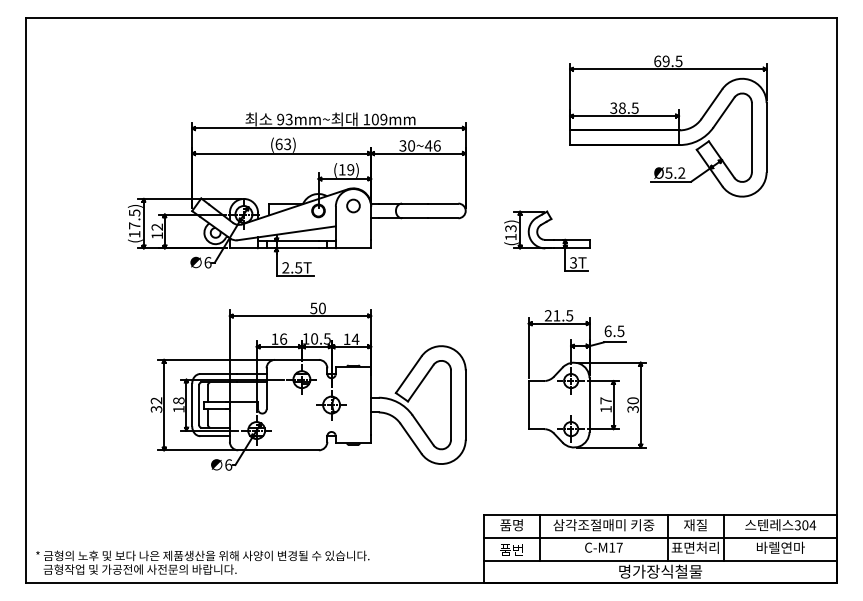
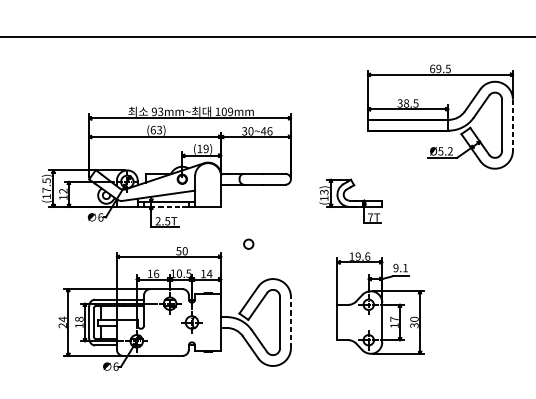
line: (766, 137) -> (512, 125), solid -> dashed
circle: (353, 205) -> (248, 243), moved
line: (296, 248) -> (166, 206), solid -> dashed
text: (573, 262) -> (370, 217), 3T -> 7T
text: (559, 315) -> (360, 256), 21.5 -> 19.6
text: (614, 331) -> (400, 268), 6.5 -> 9.1
text: (156, 404) -> (62, 322), 32 -> 24
line: (465, 405) -> (290, 322), solid -> dashed

